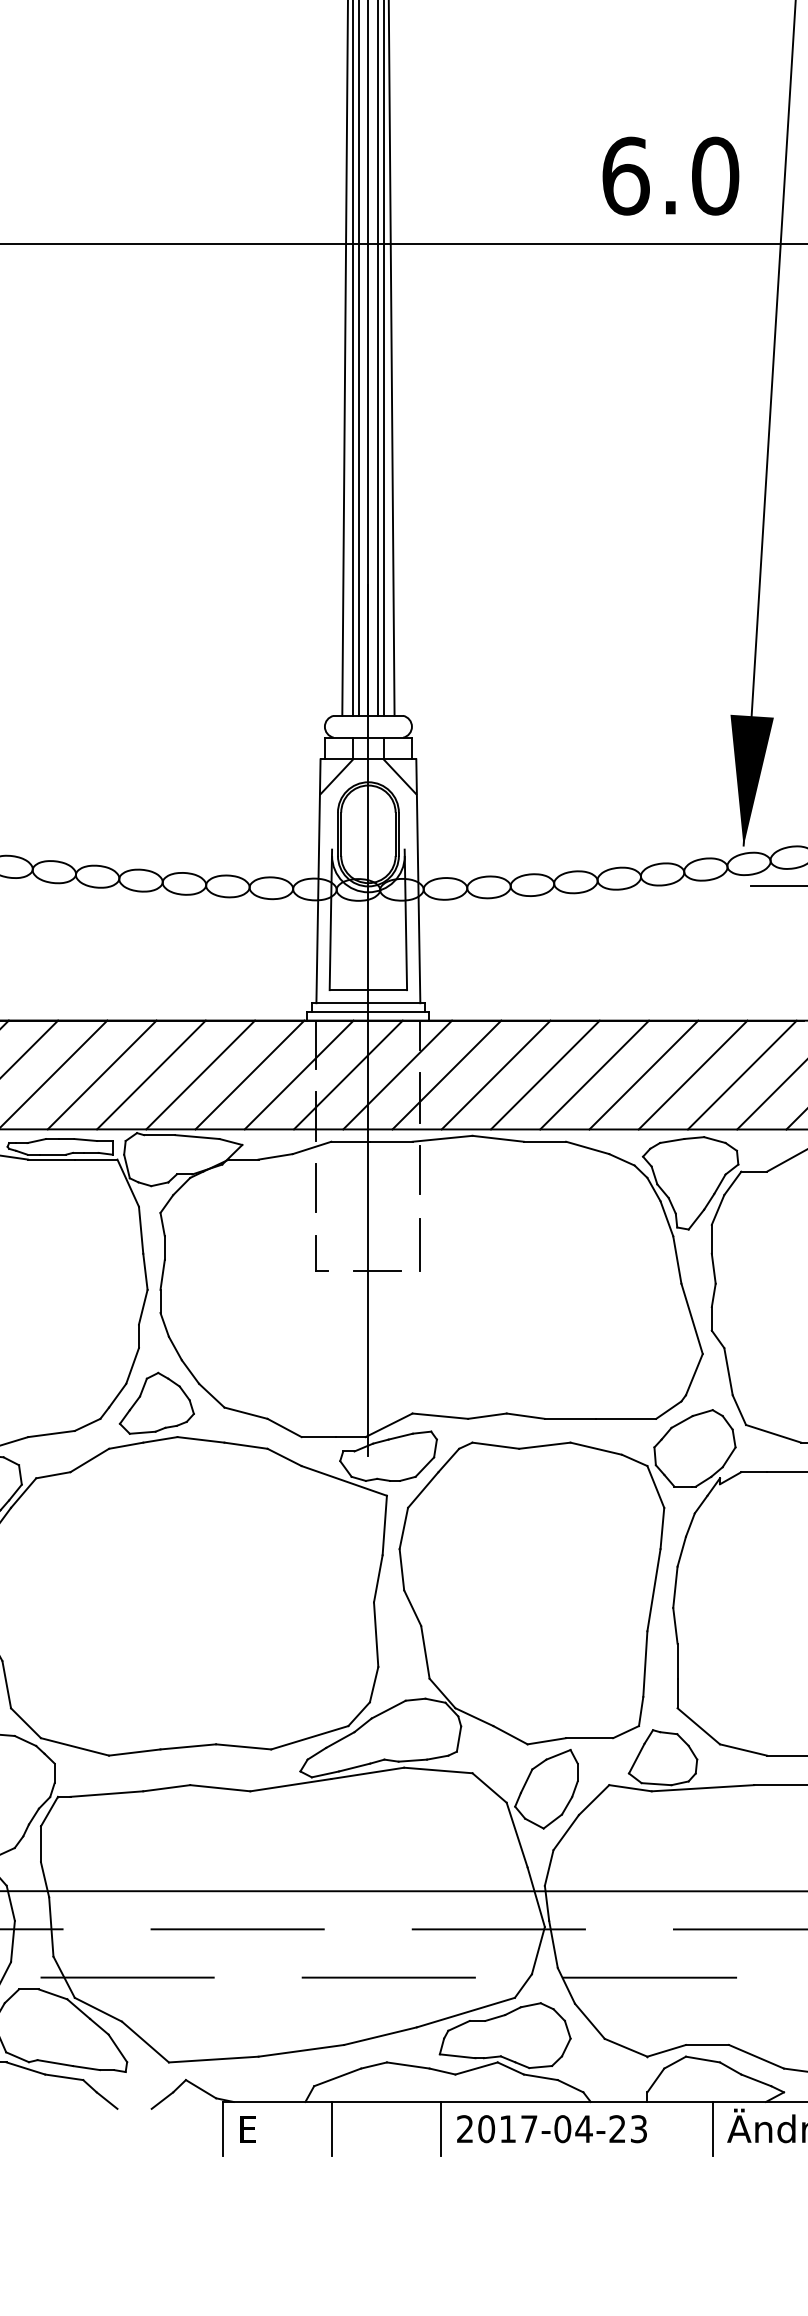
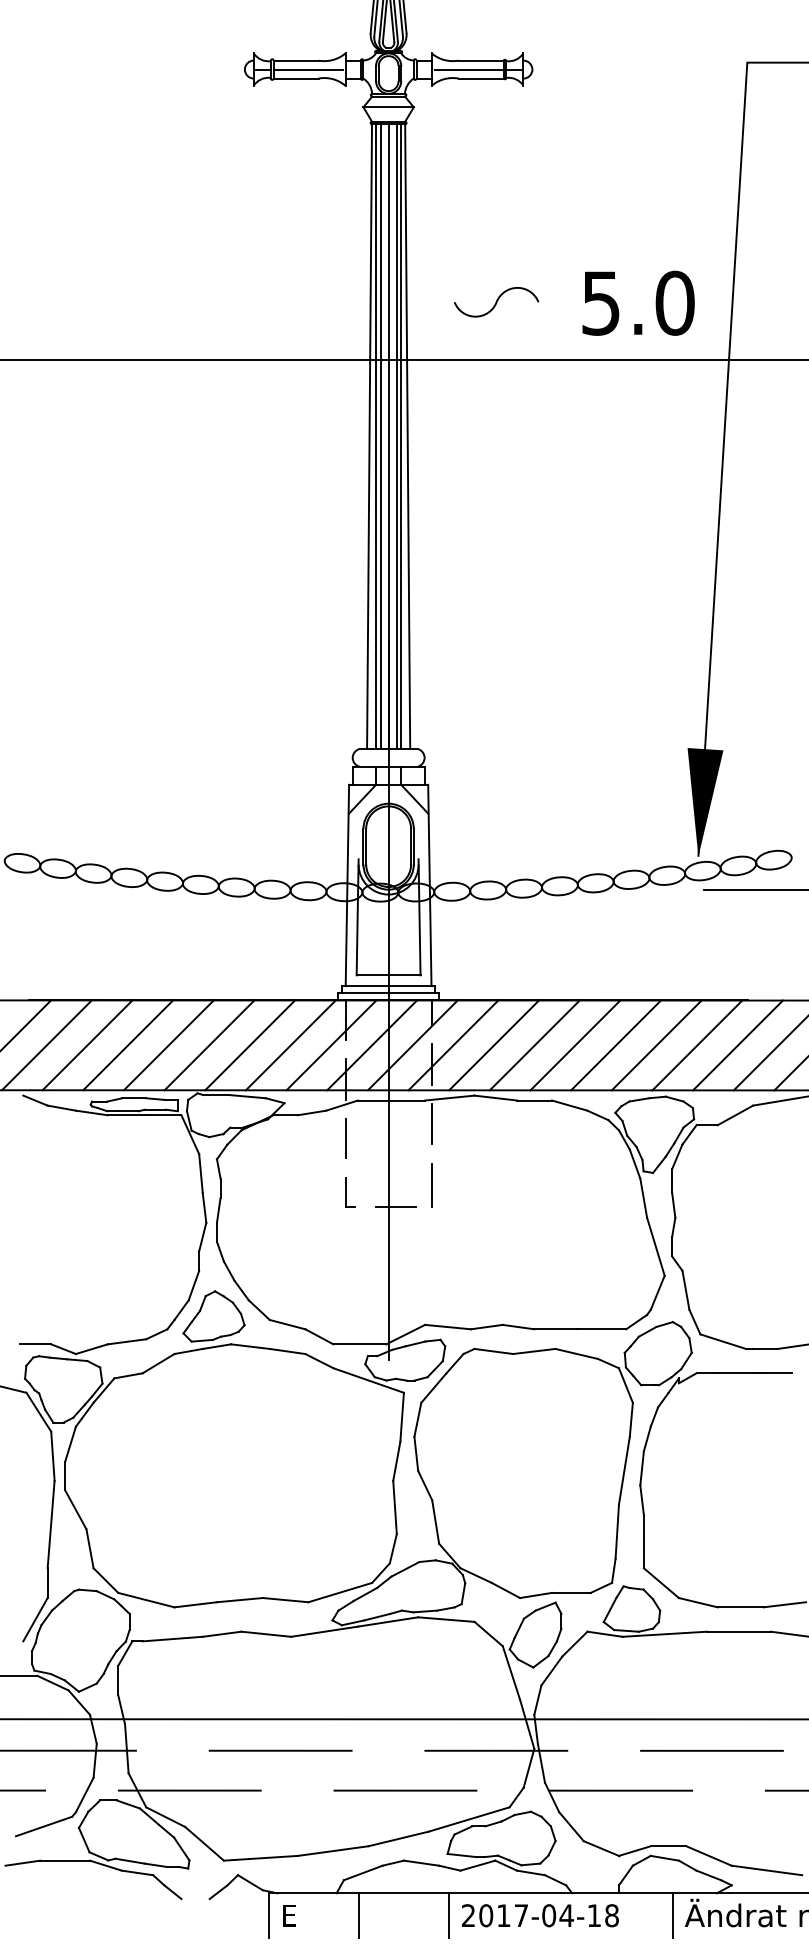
curve: (499, 175) -> (496, 302), added
text: (626, 175) -> (601, 302), 6.0 -> 5.0
text: (627, 2128) -> (602, 1915), 2017-04-23 -> 2017-04-18

